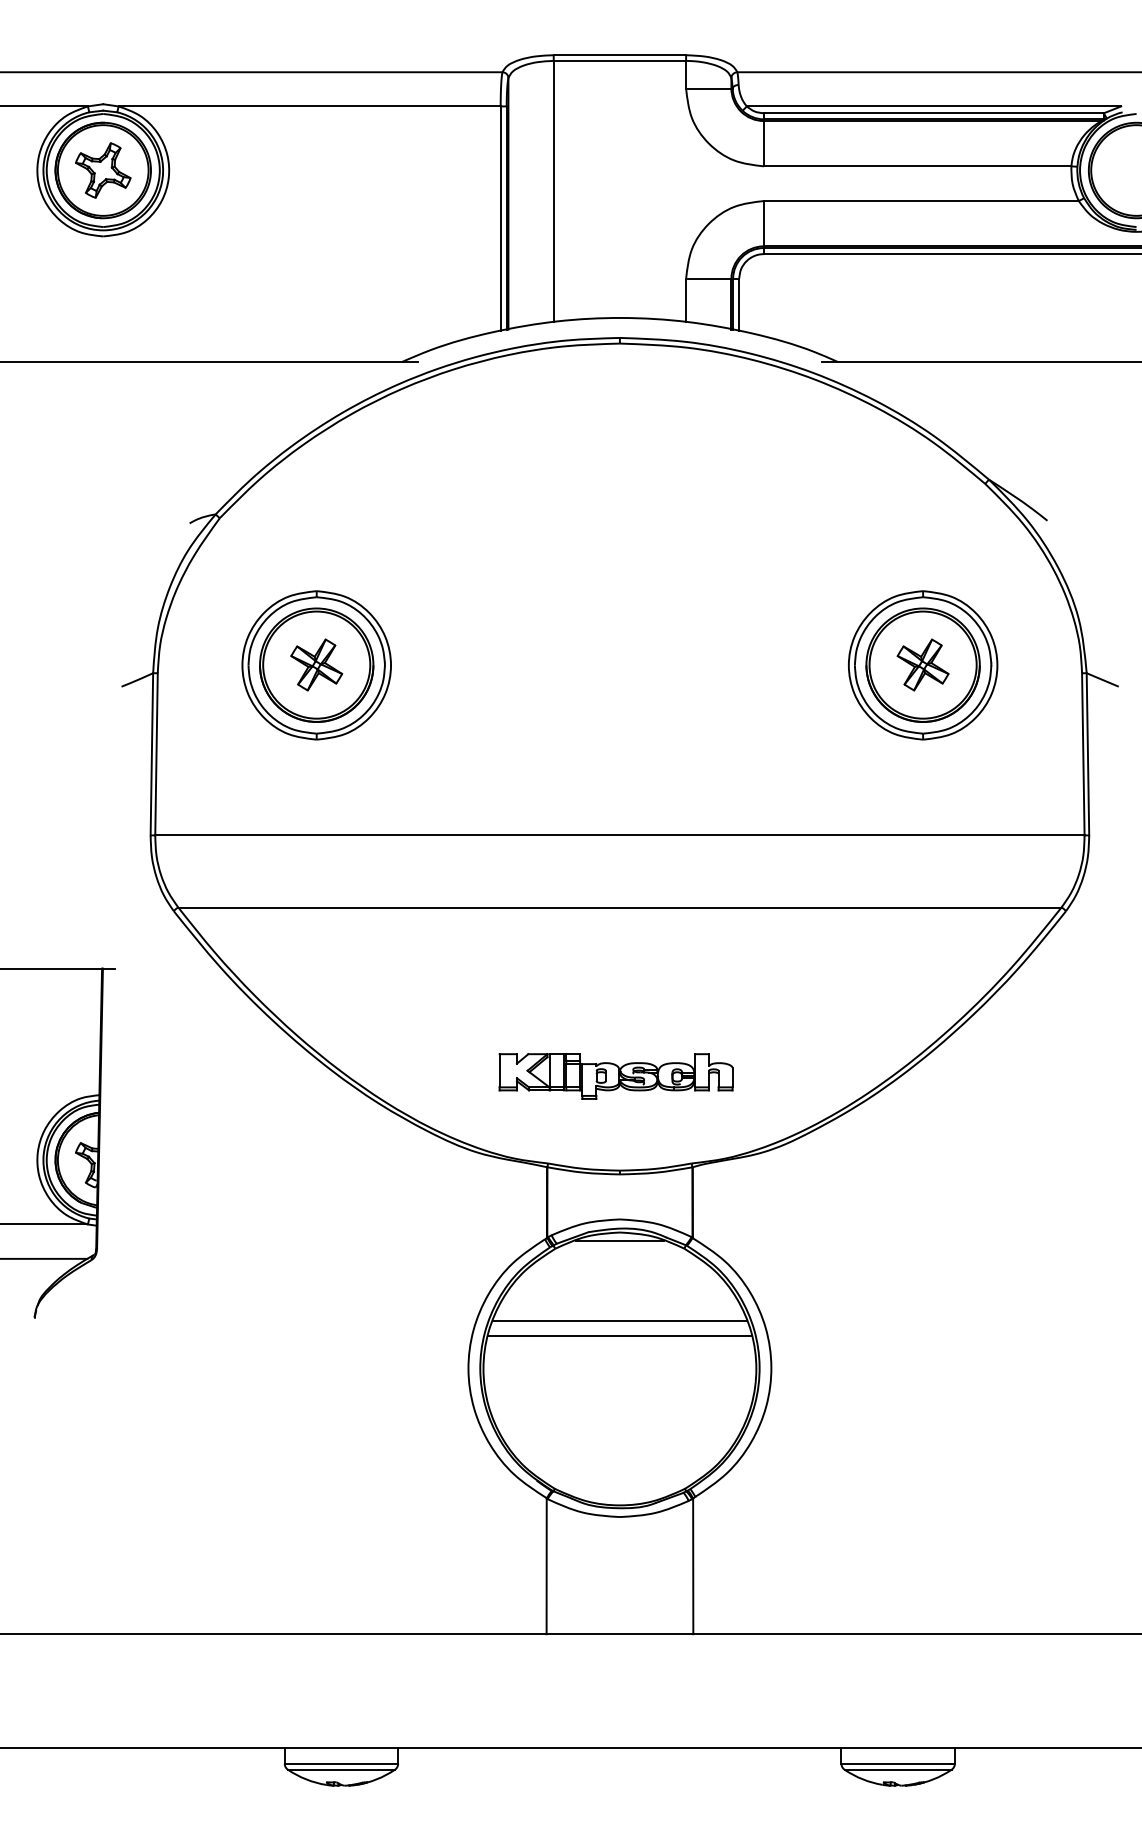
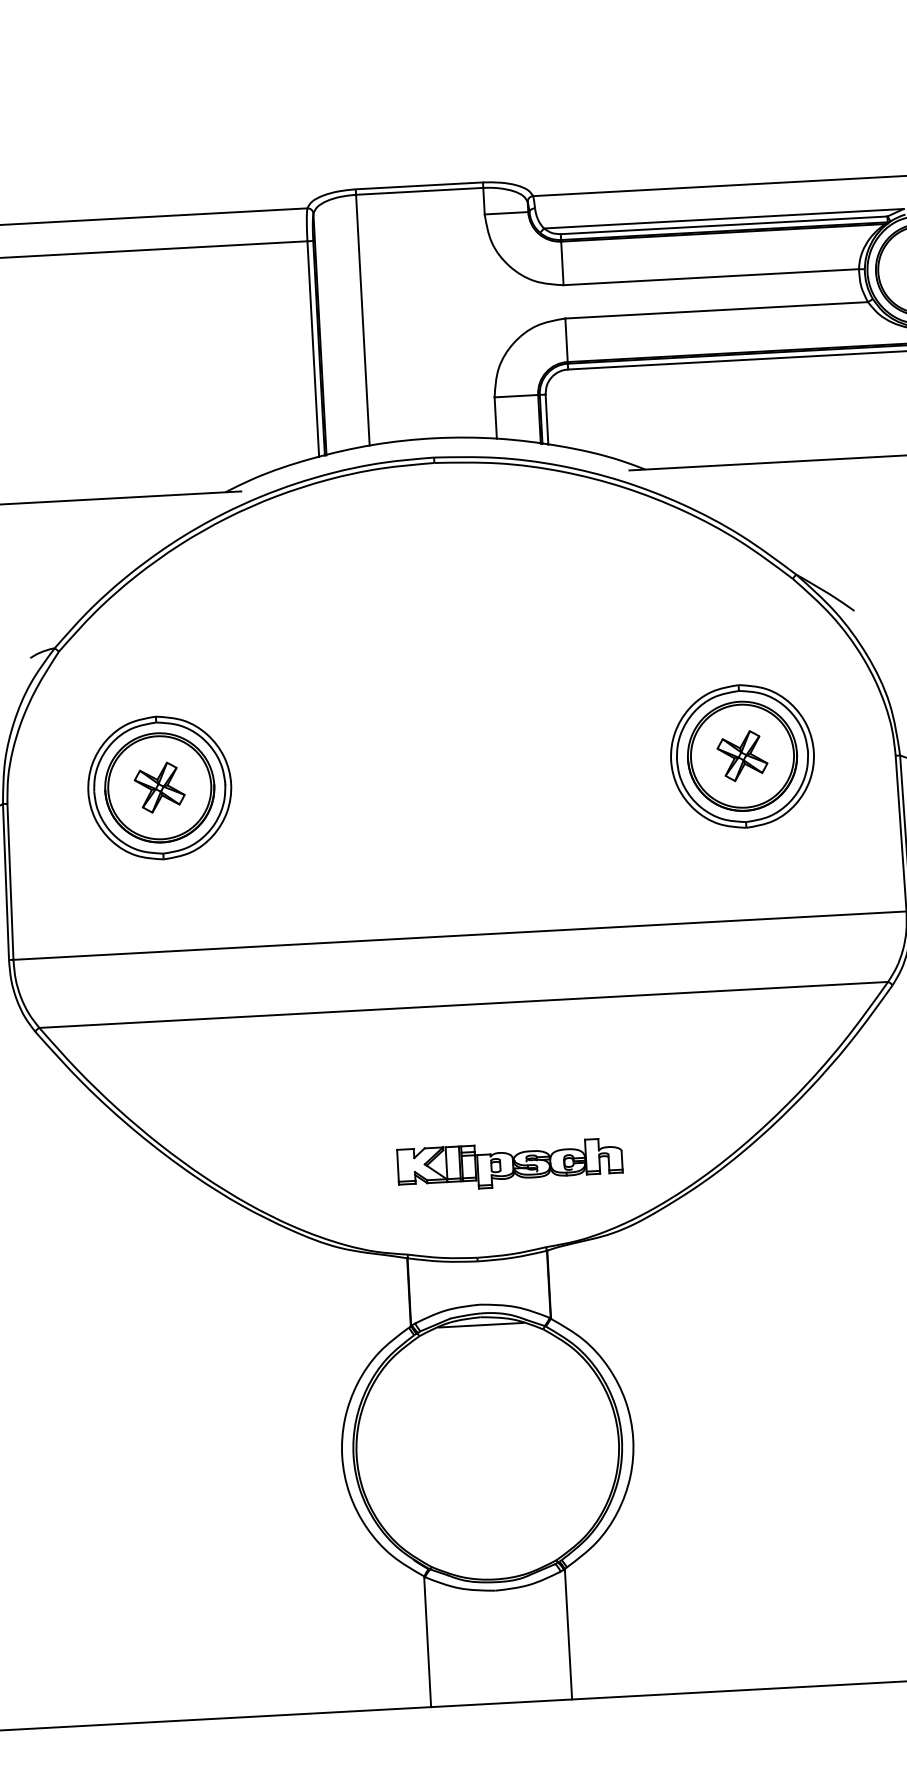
part: (615, 1076) -> (509, 1165), moved
line: (619, 1321) -> (484, 1402), removed
line: (619, 1336) -> (485, 1417), removed

